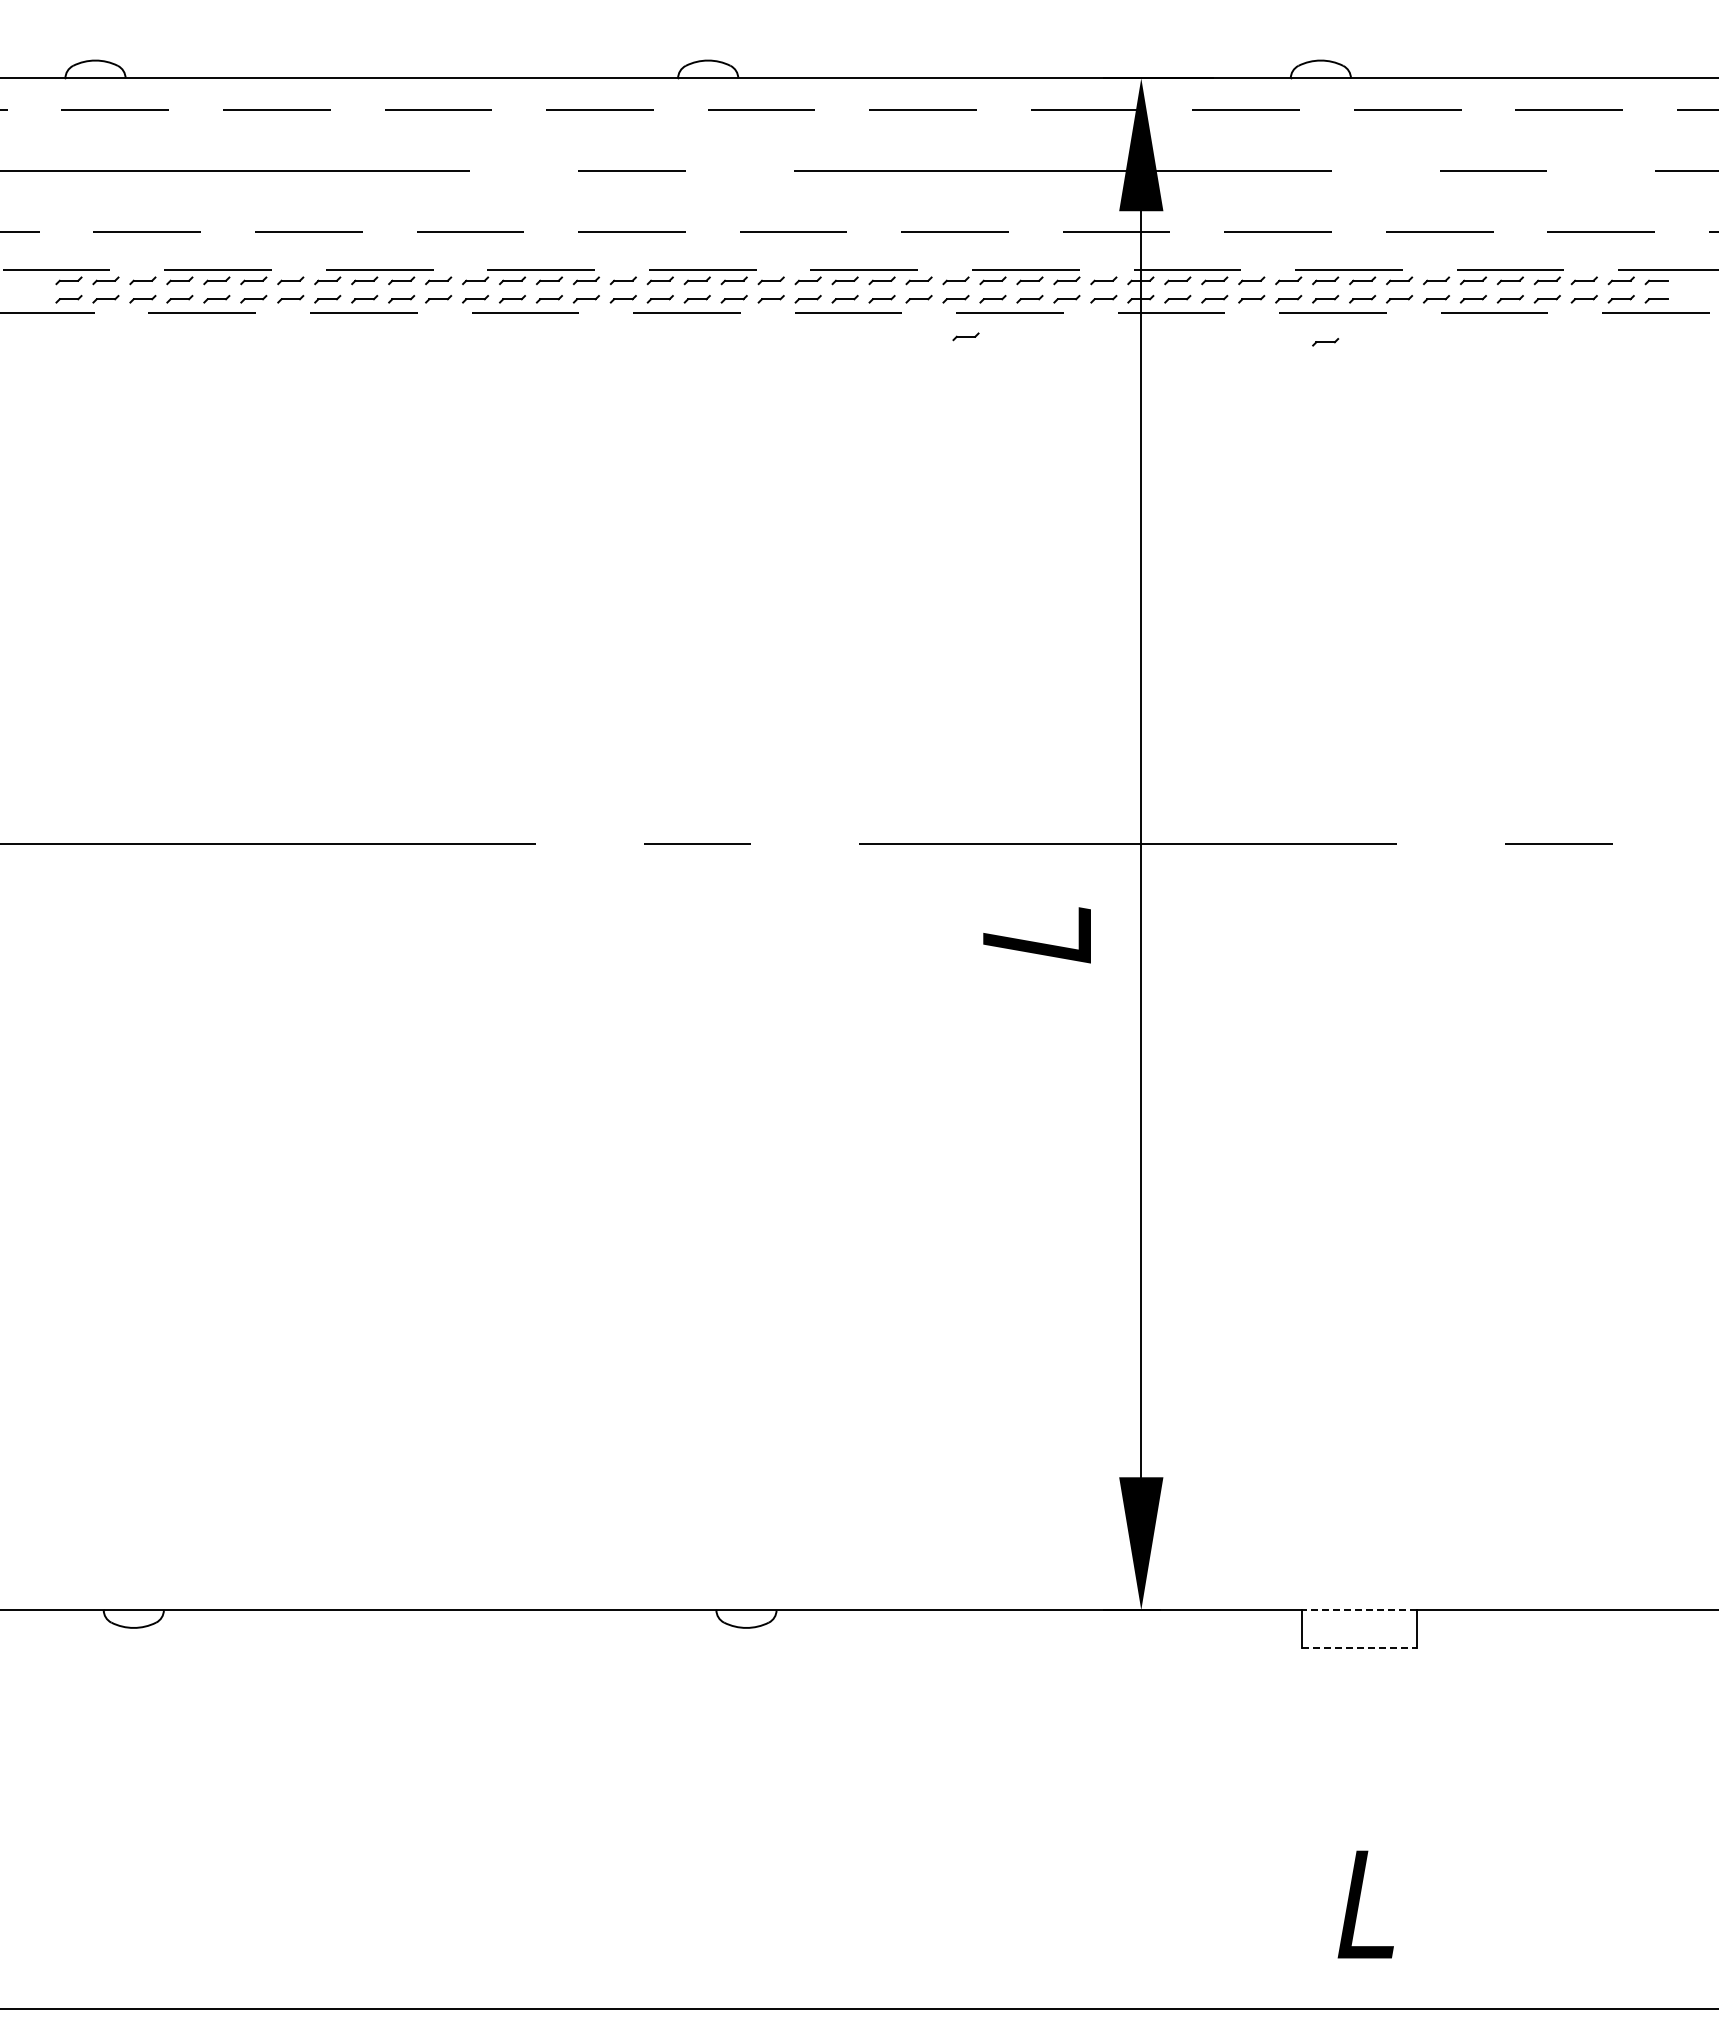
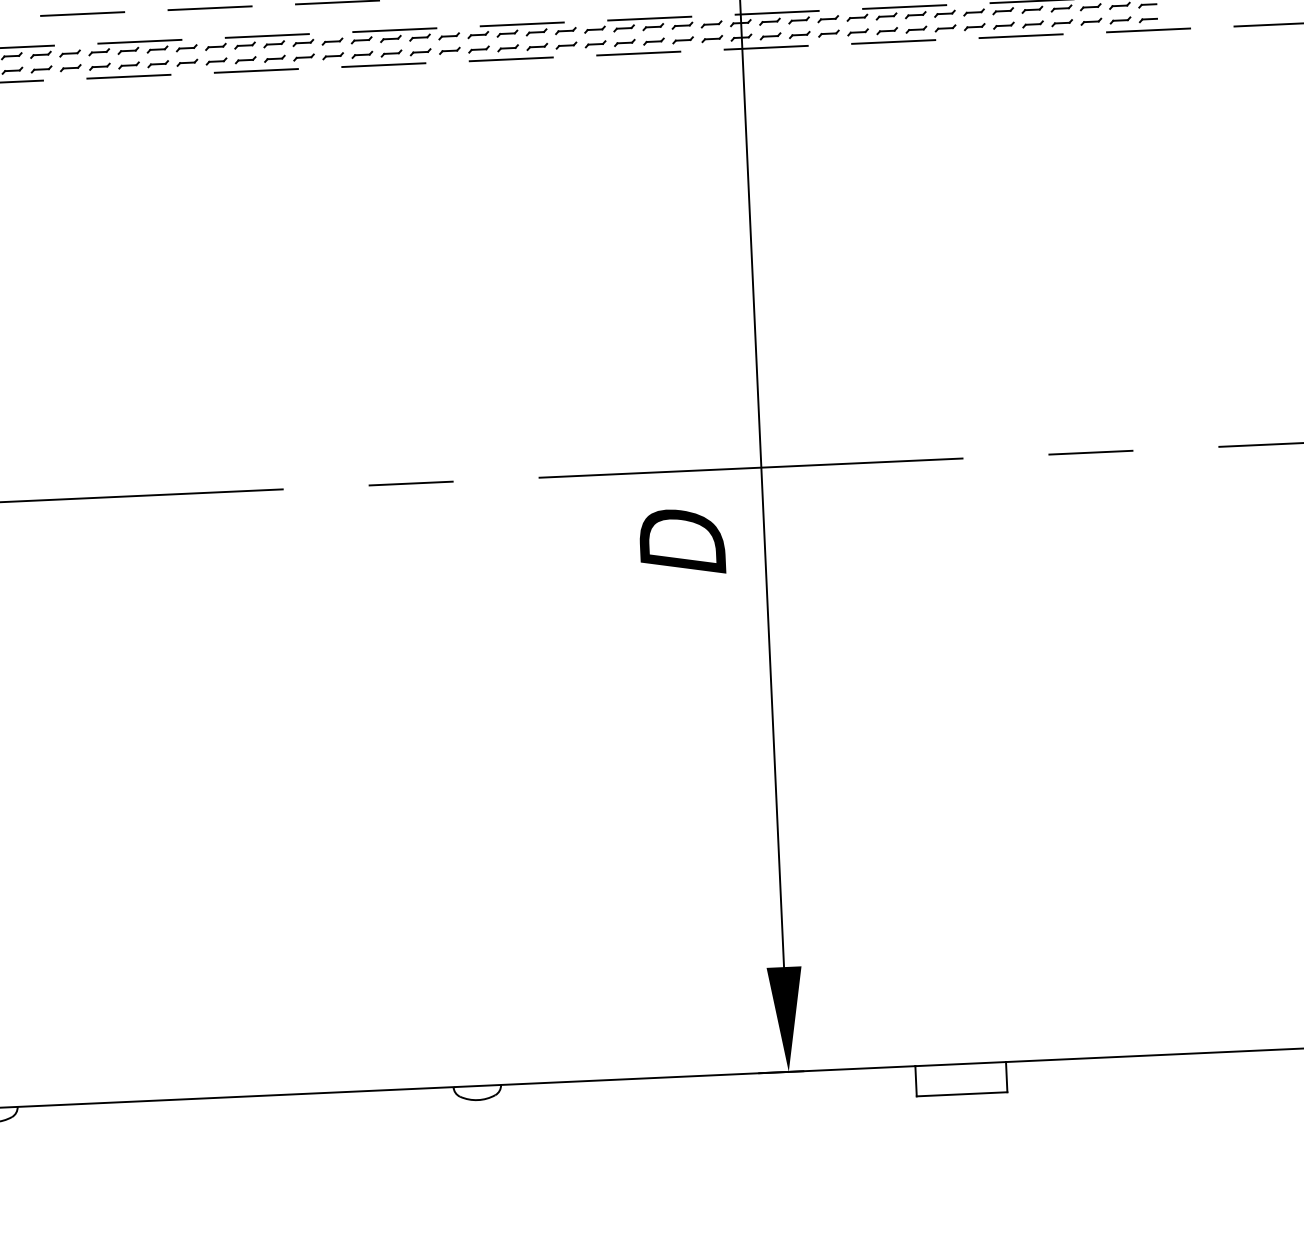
part: (965, 336) -> (604, 73), removed
part: (1325, 342) -> (888, 65), removed
text: (1036, 934) -> (681, 542), L -> D
line: (1358, 1610) -> (960, 1064), dashed -> solid
line: (1359, 1648) -> (962, 1094), dashed -> solid

